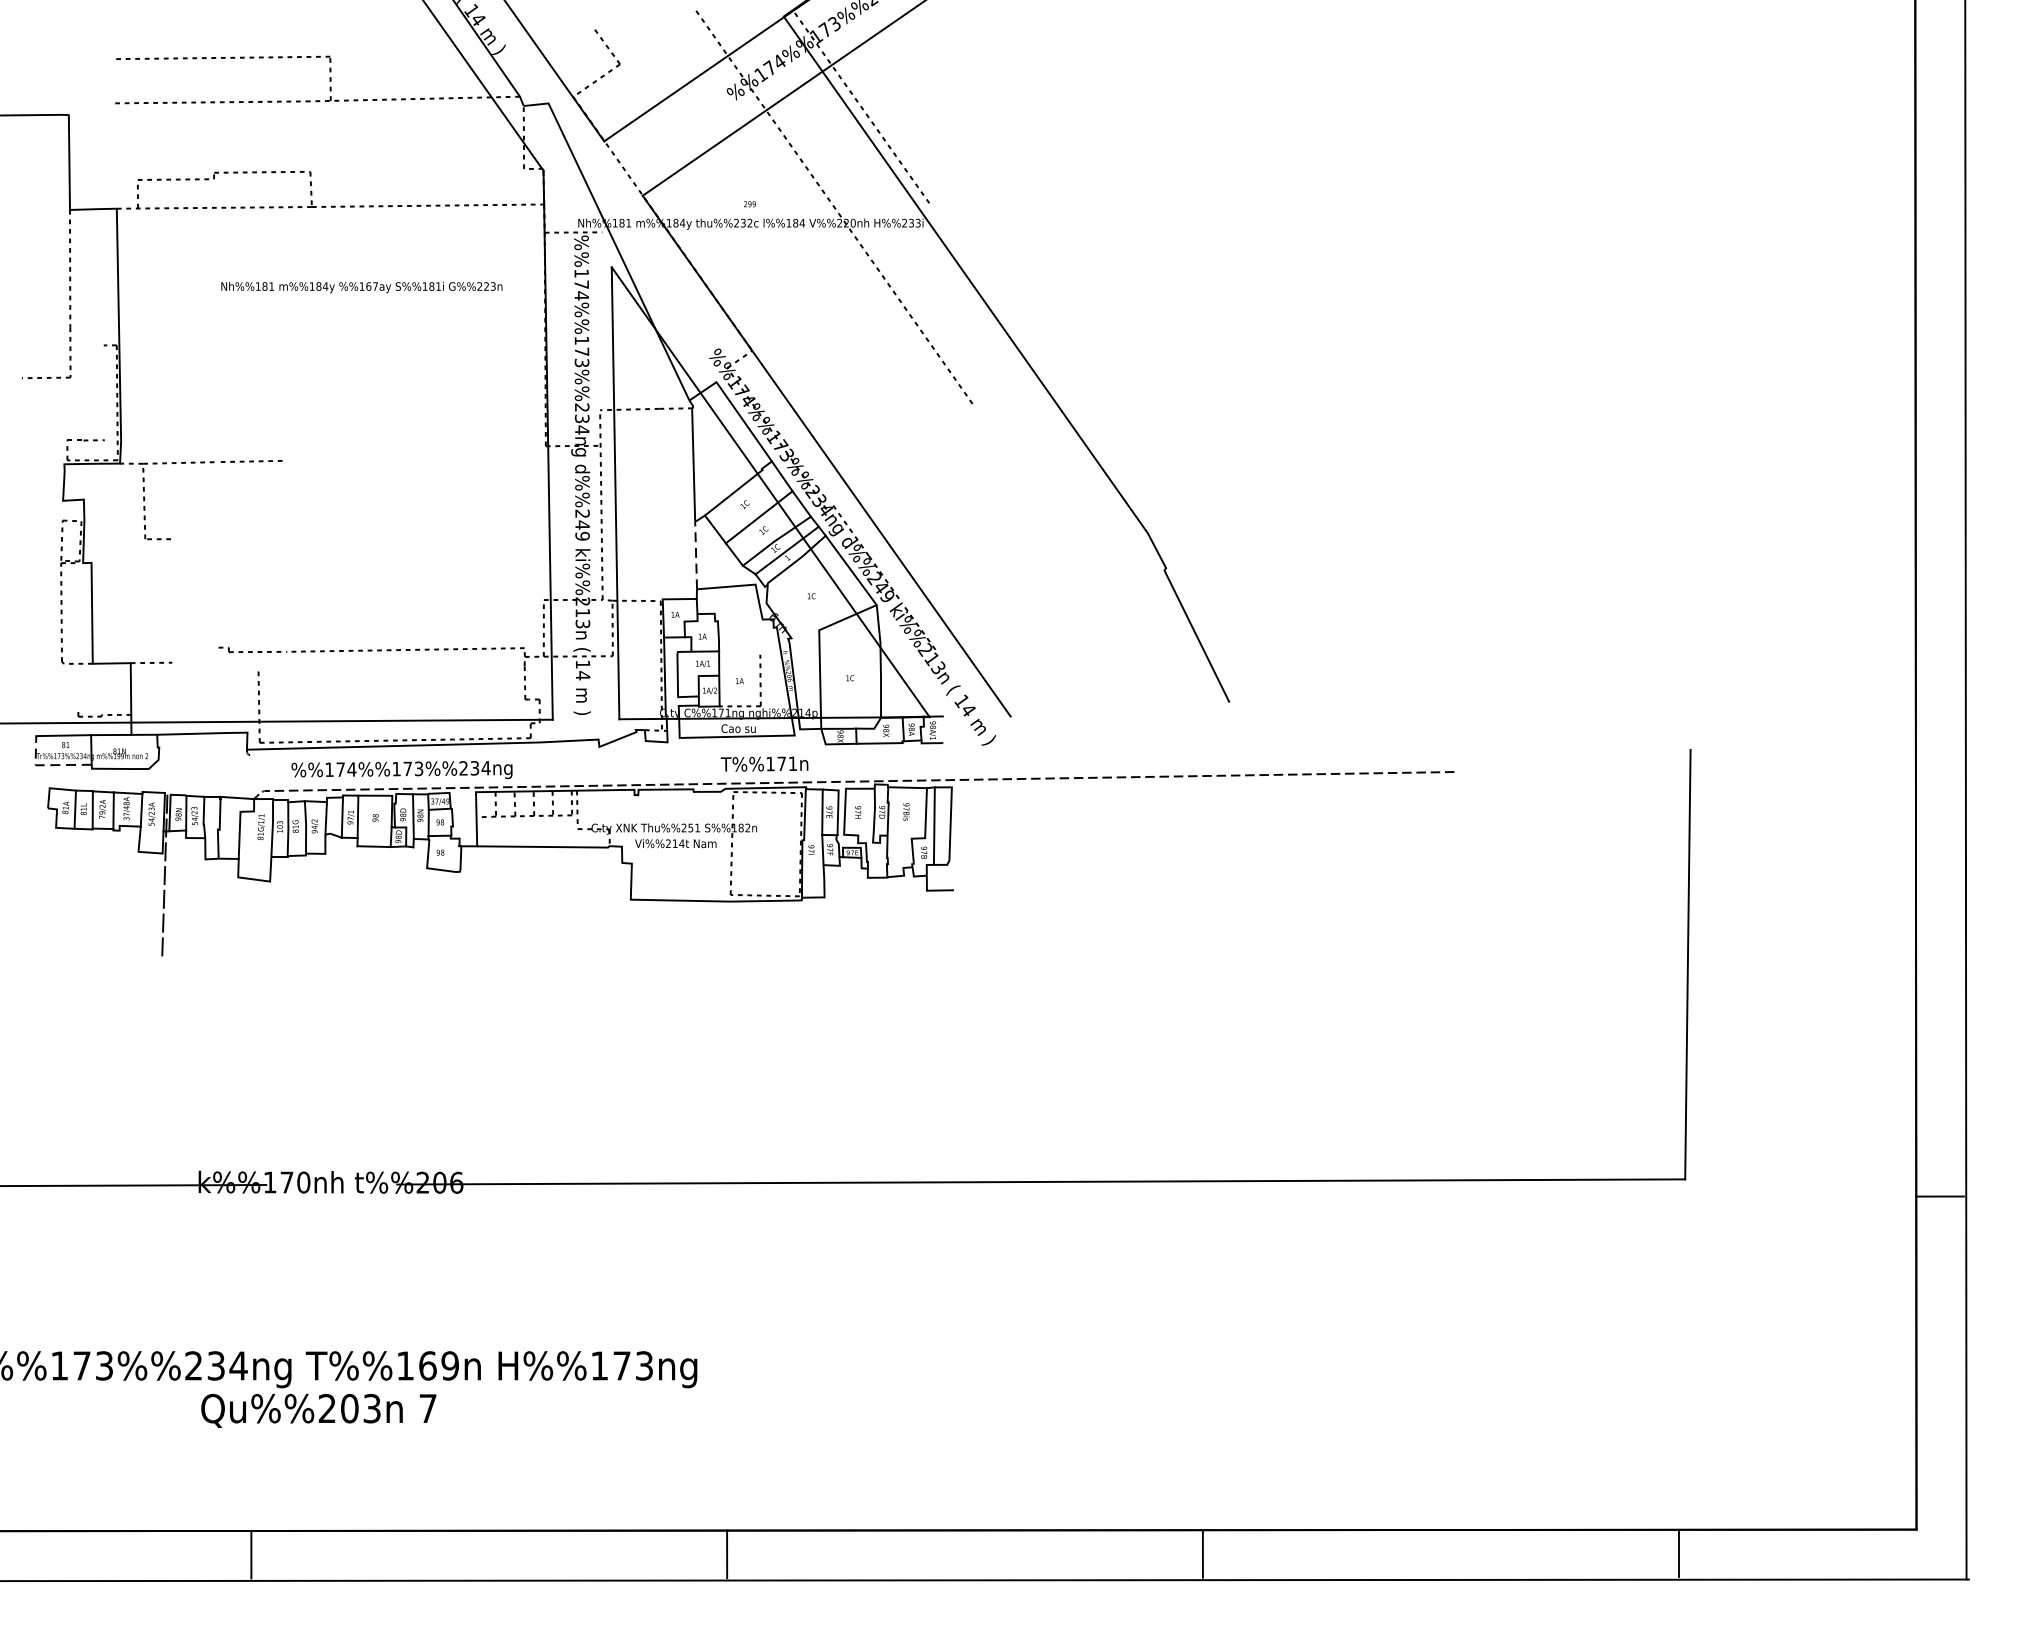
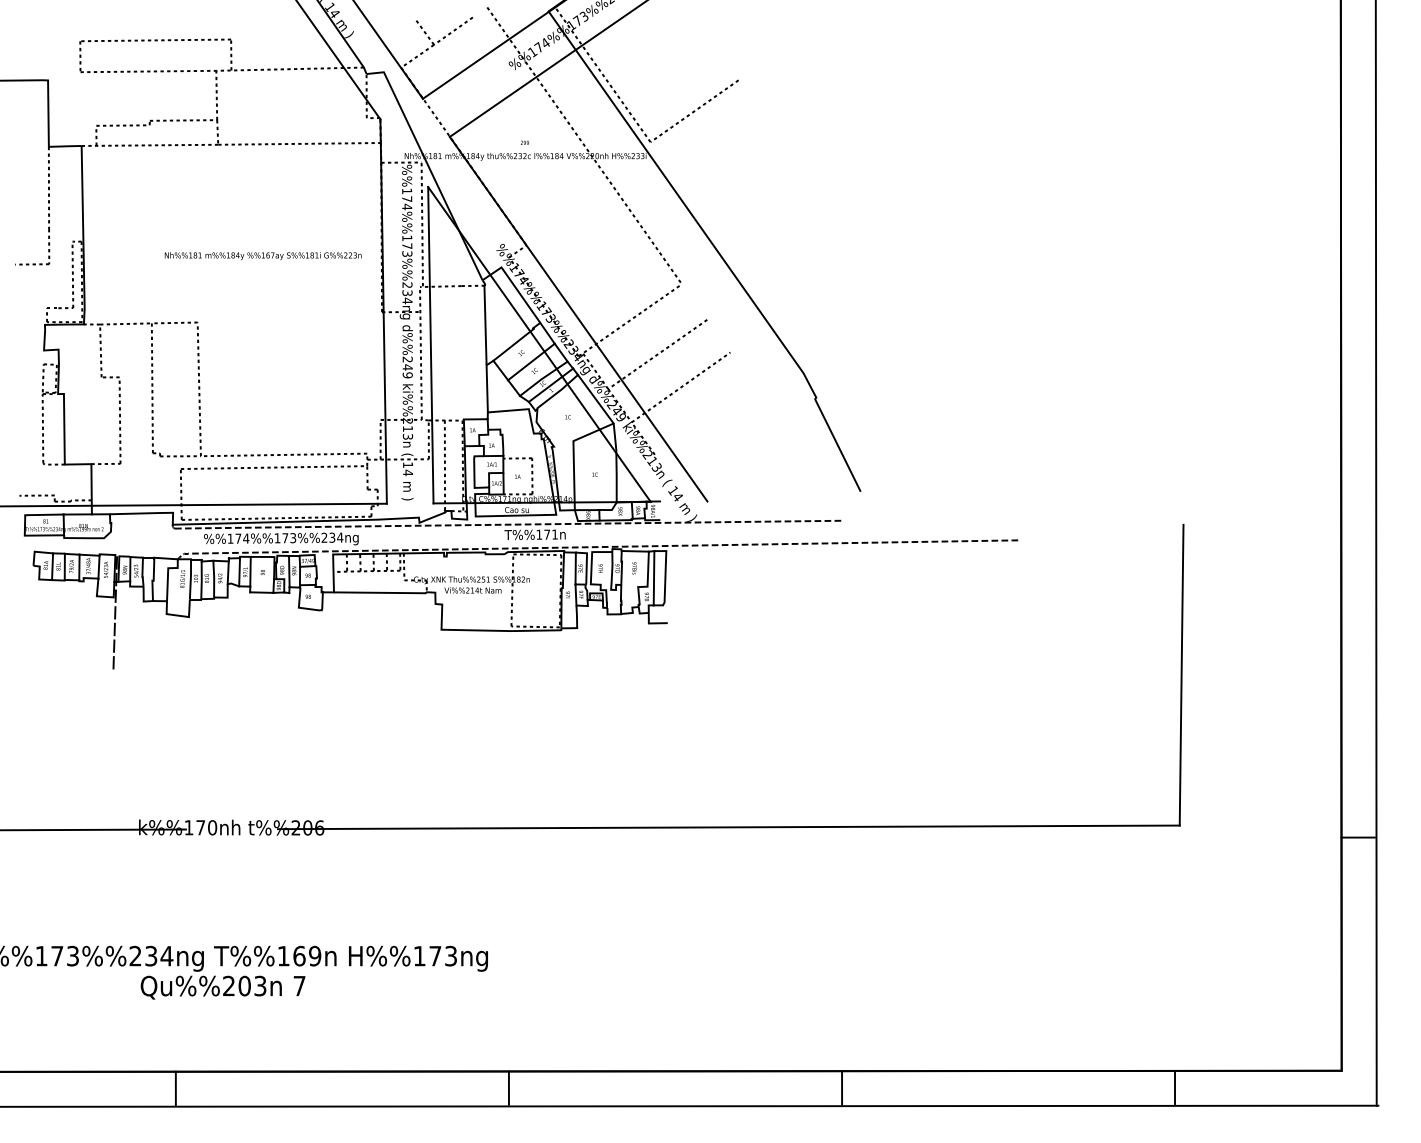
line: (647, 43) -> (453, 30), added
line: (115, 80) -> (80, 56), added
line: (309, 136) -> (216, 95), added
line: (992, 159) -> (694, 111), added
text: (360, 288) -> (262, 256), moved
line: (602, 320) -> (421, 224), added
line: (103, 392) -> (72, 274), added
line: (899, 457) -> (629, 320), added
line: (939, 506) -> (657, 354), added
line: (972, 553) -> (680, 387), added
line: (216, 555) -> (151, 388), added
line: (696, 555) -> (487, 388), dashed -> solid
line: (283, 556) -> (198, 389), added
line: (170, 600) -> (119, 420), added
line: (739, 655) -> (517, 458), added
line: (635, 665) -> (444, 465), added
line: (390, 667) -> (273, 467), added
line: (52, 707) -> (36, 495), added
line: (726, 749) -> (508, 524), added
line: (48, 765) -> (33, 535), dashed -> solid

